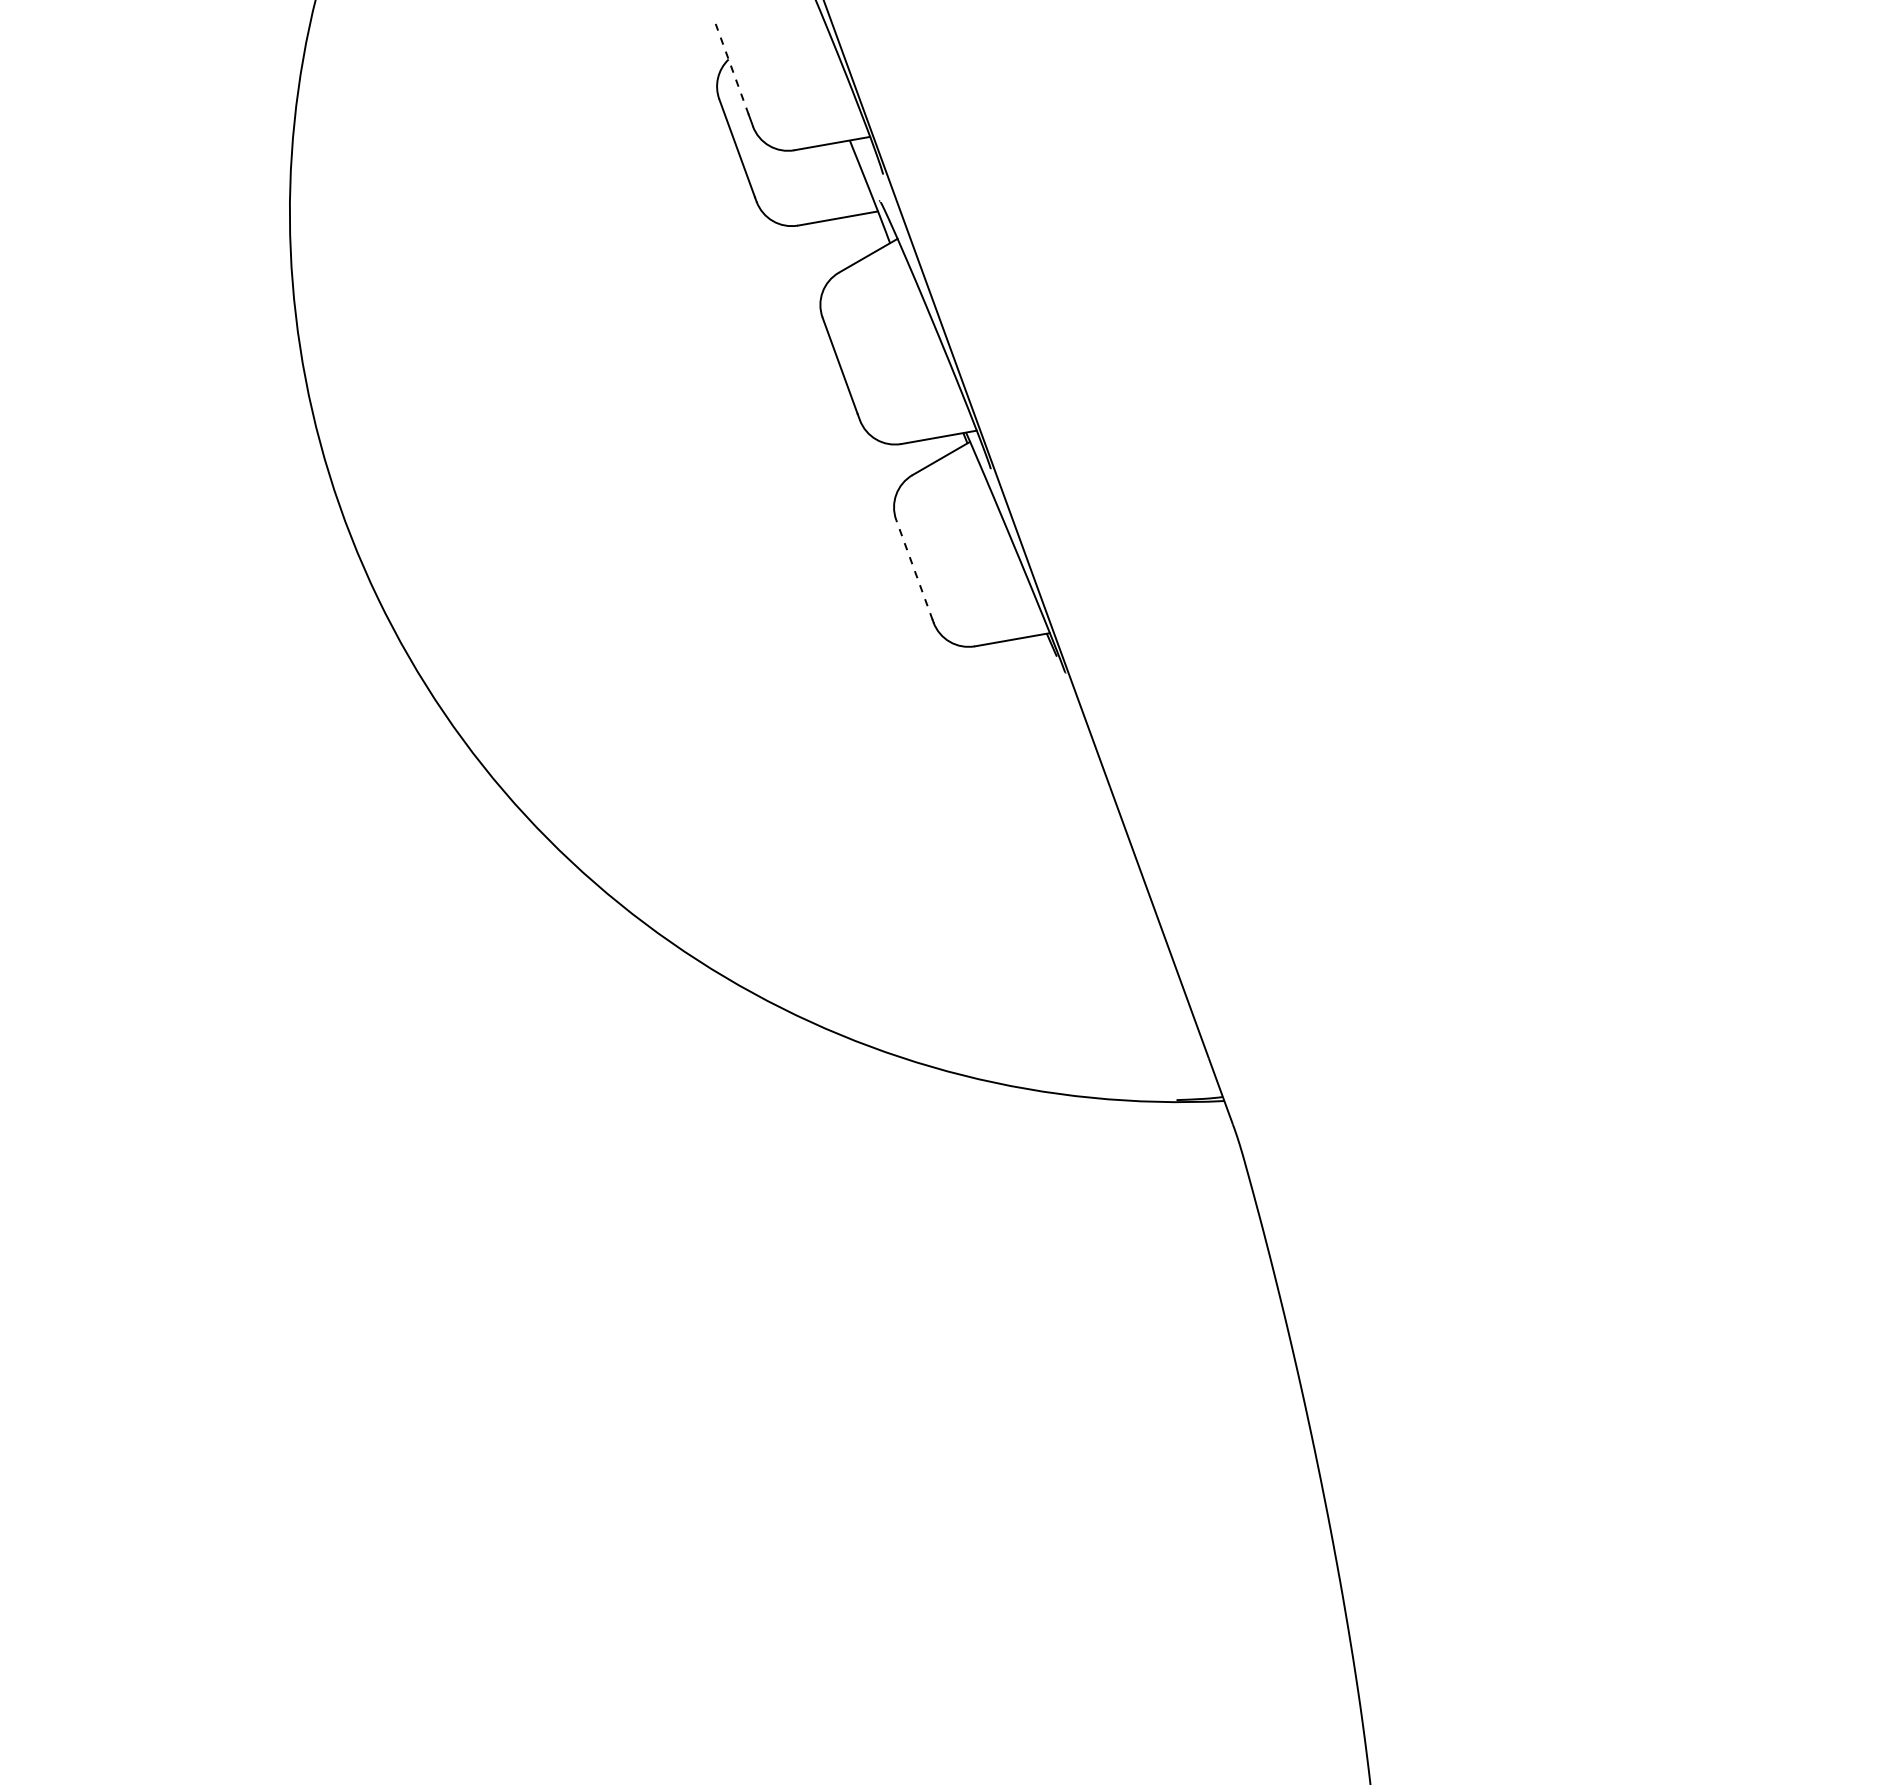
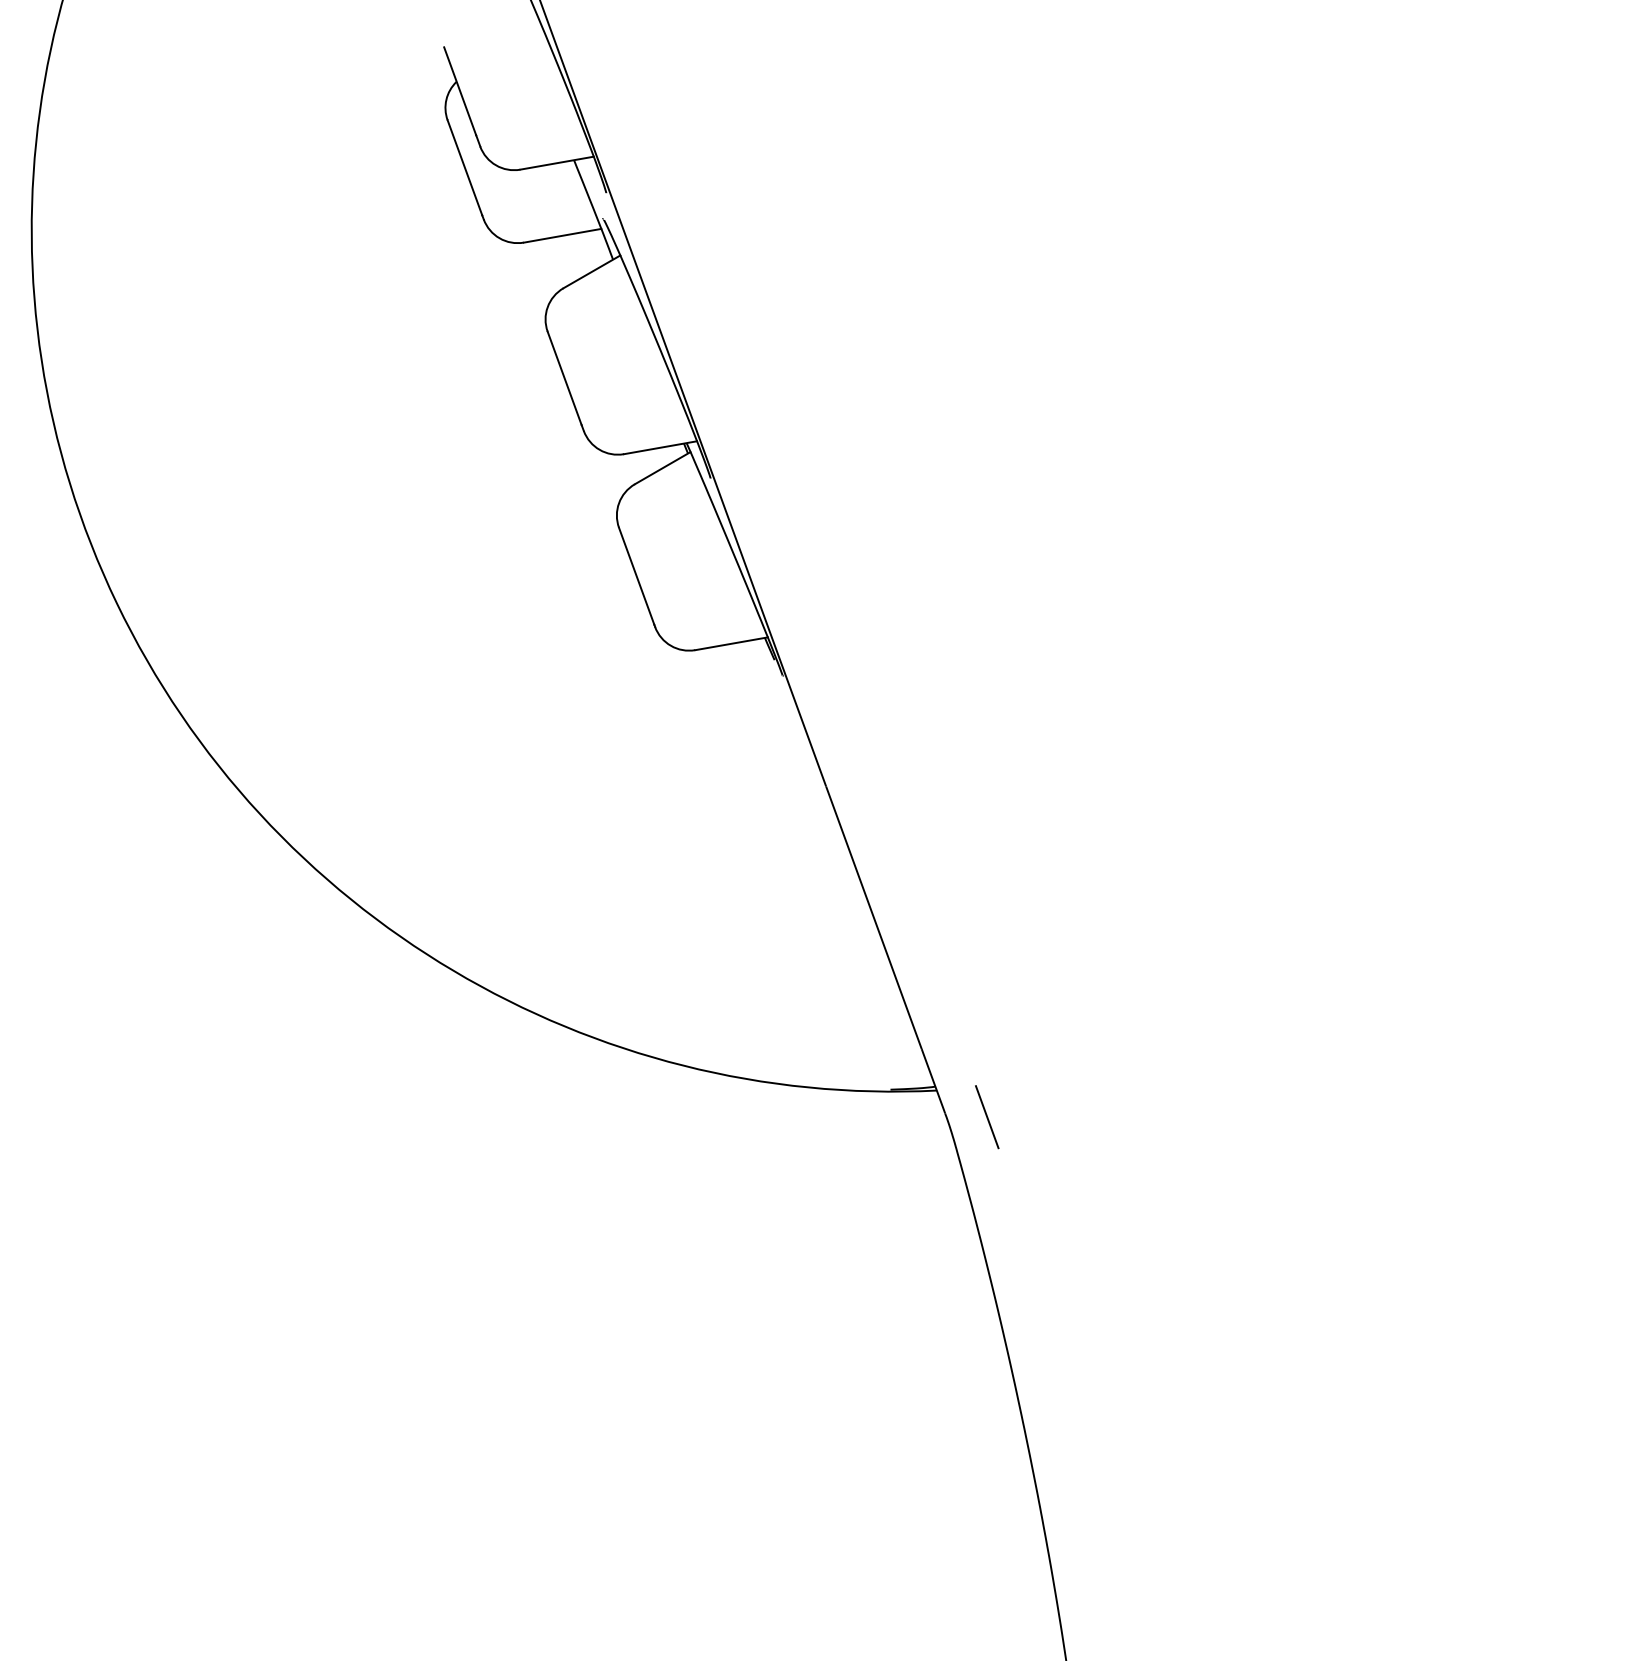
line: (732, 68) -> (460, 90), dashed -> solid
line: (914, 569) -> (636, 575), dashed -> solid
line: (1275, 1128) -> (986, 1117), added

